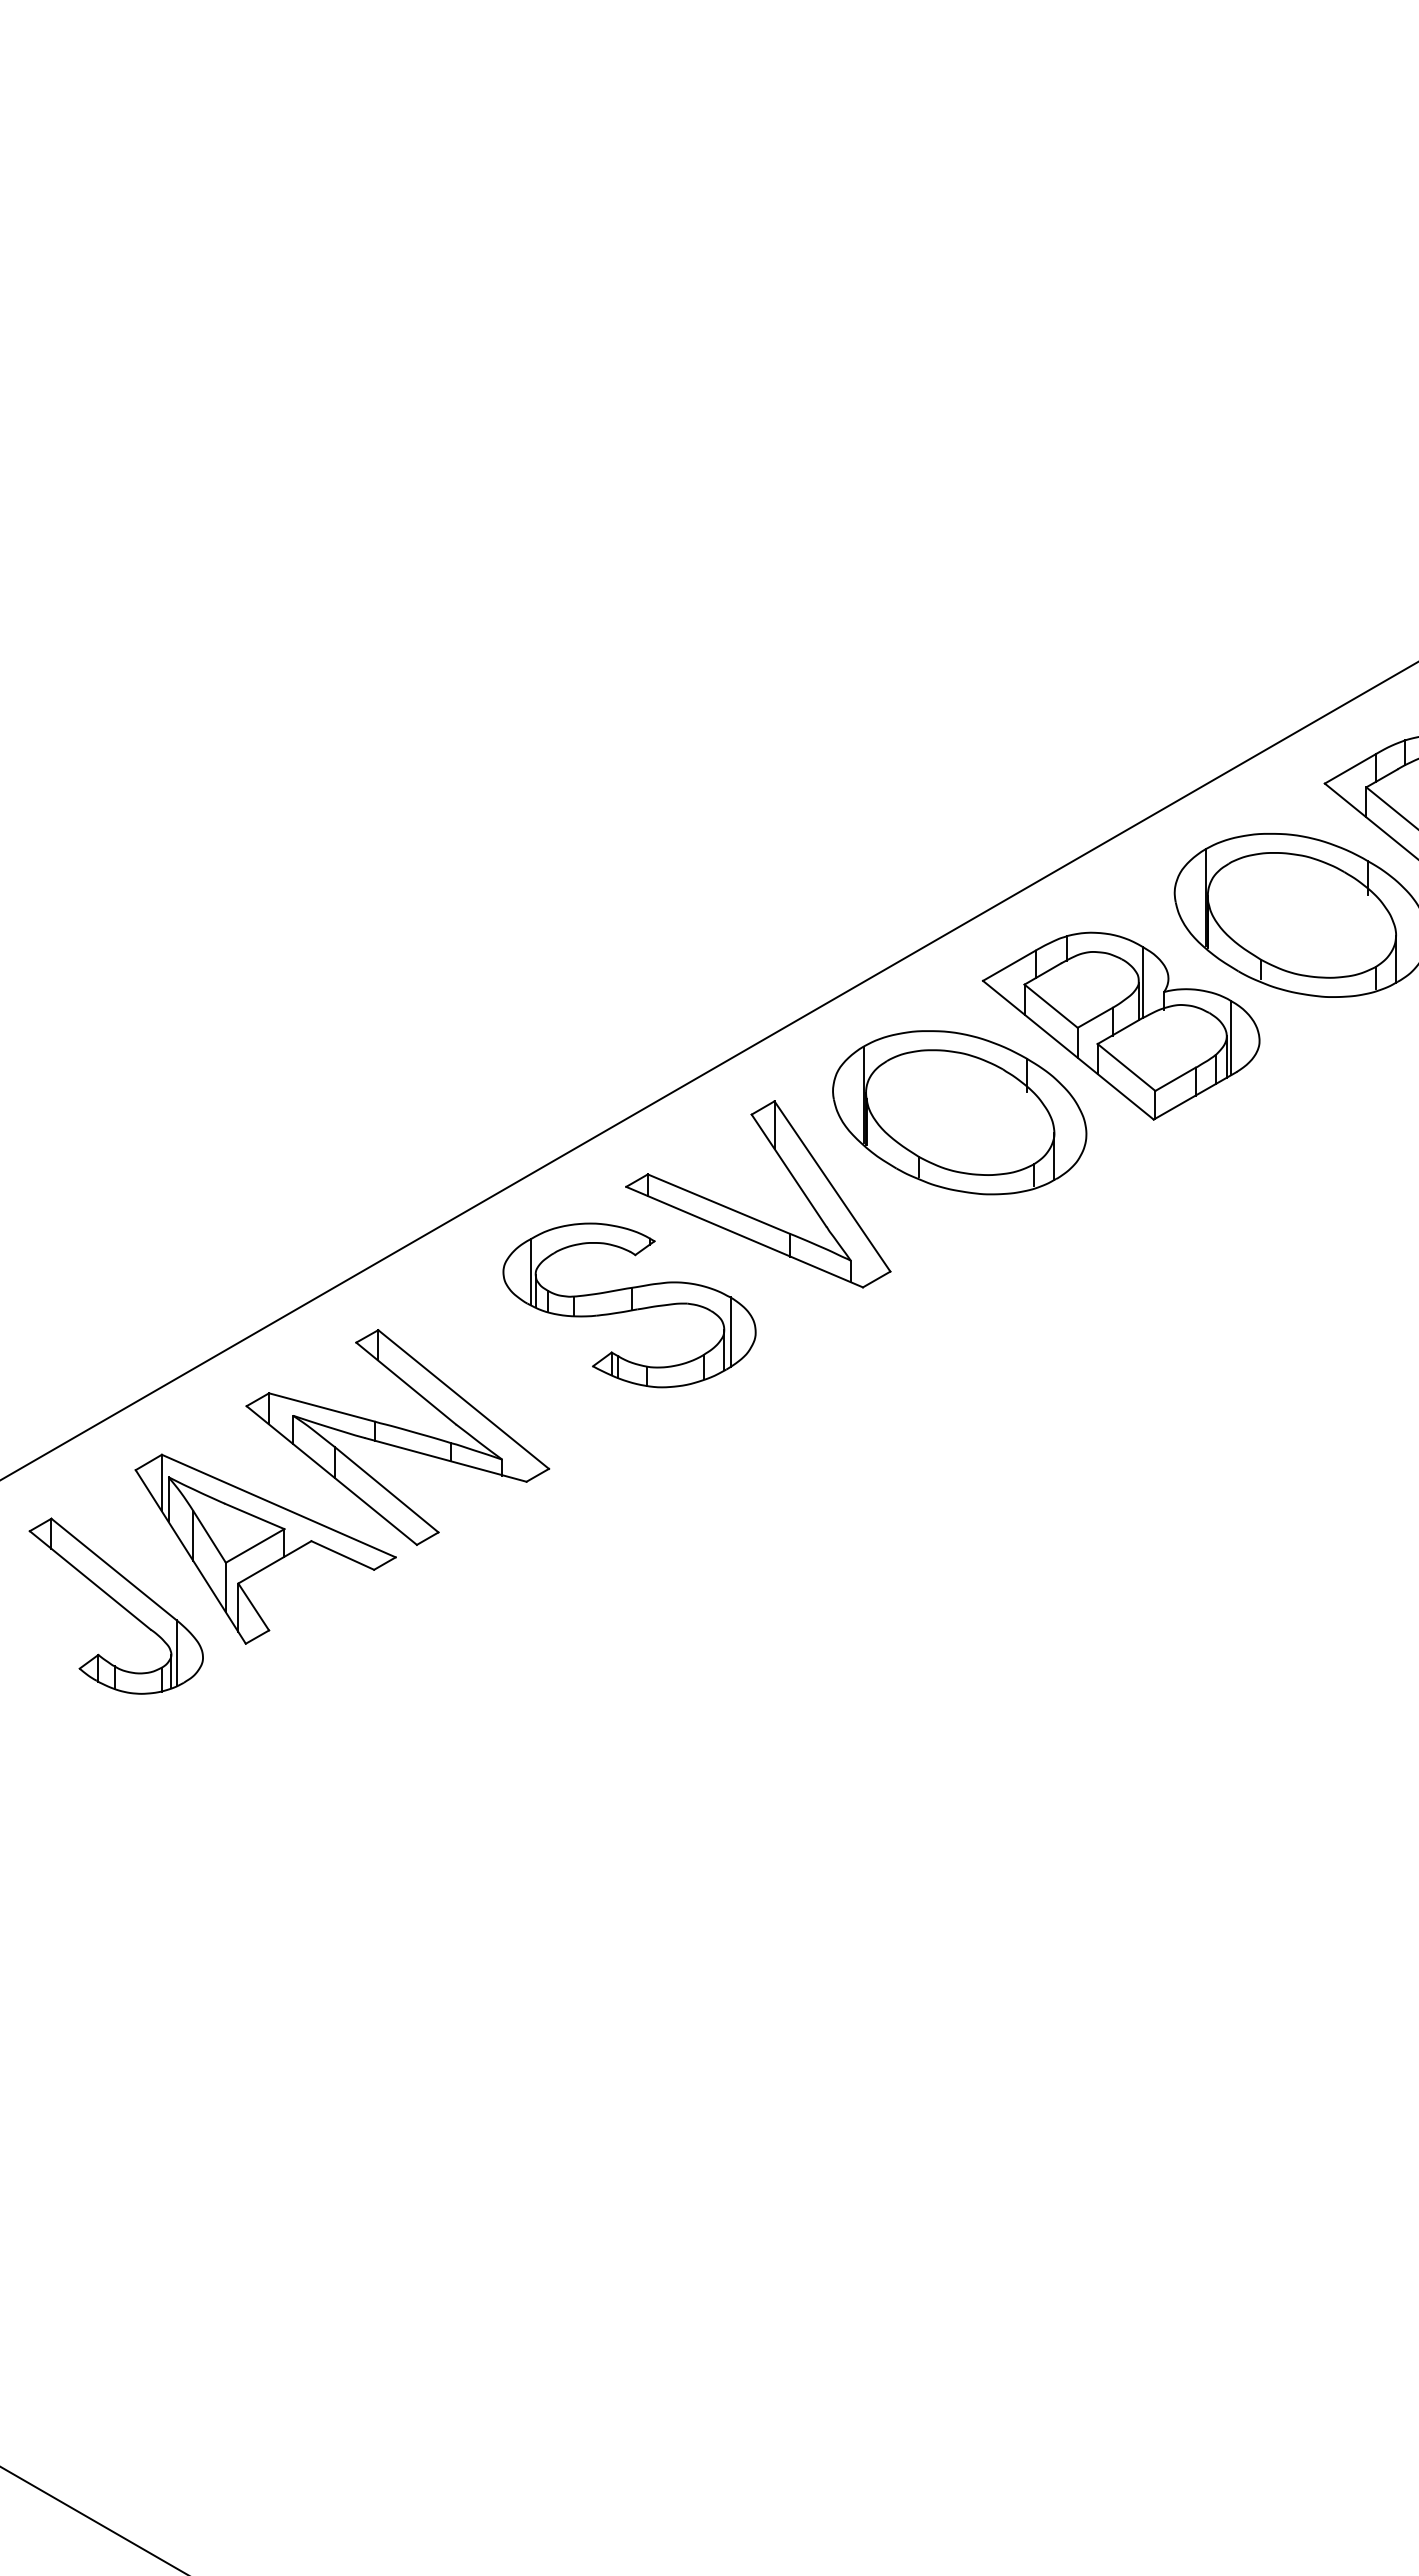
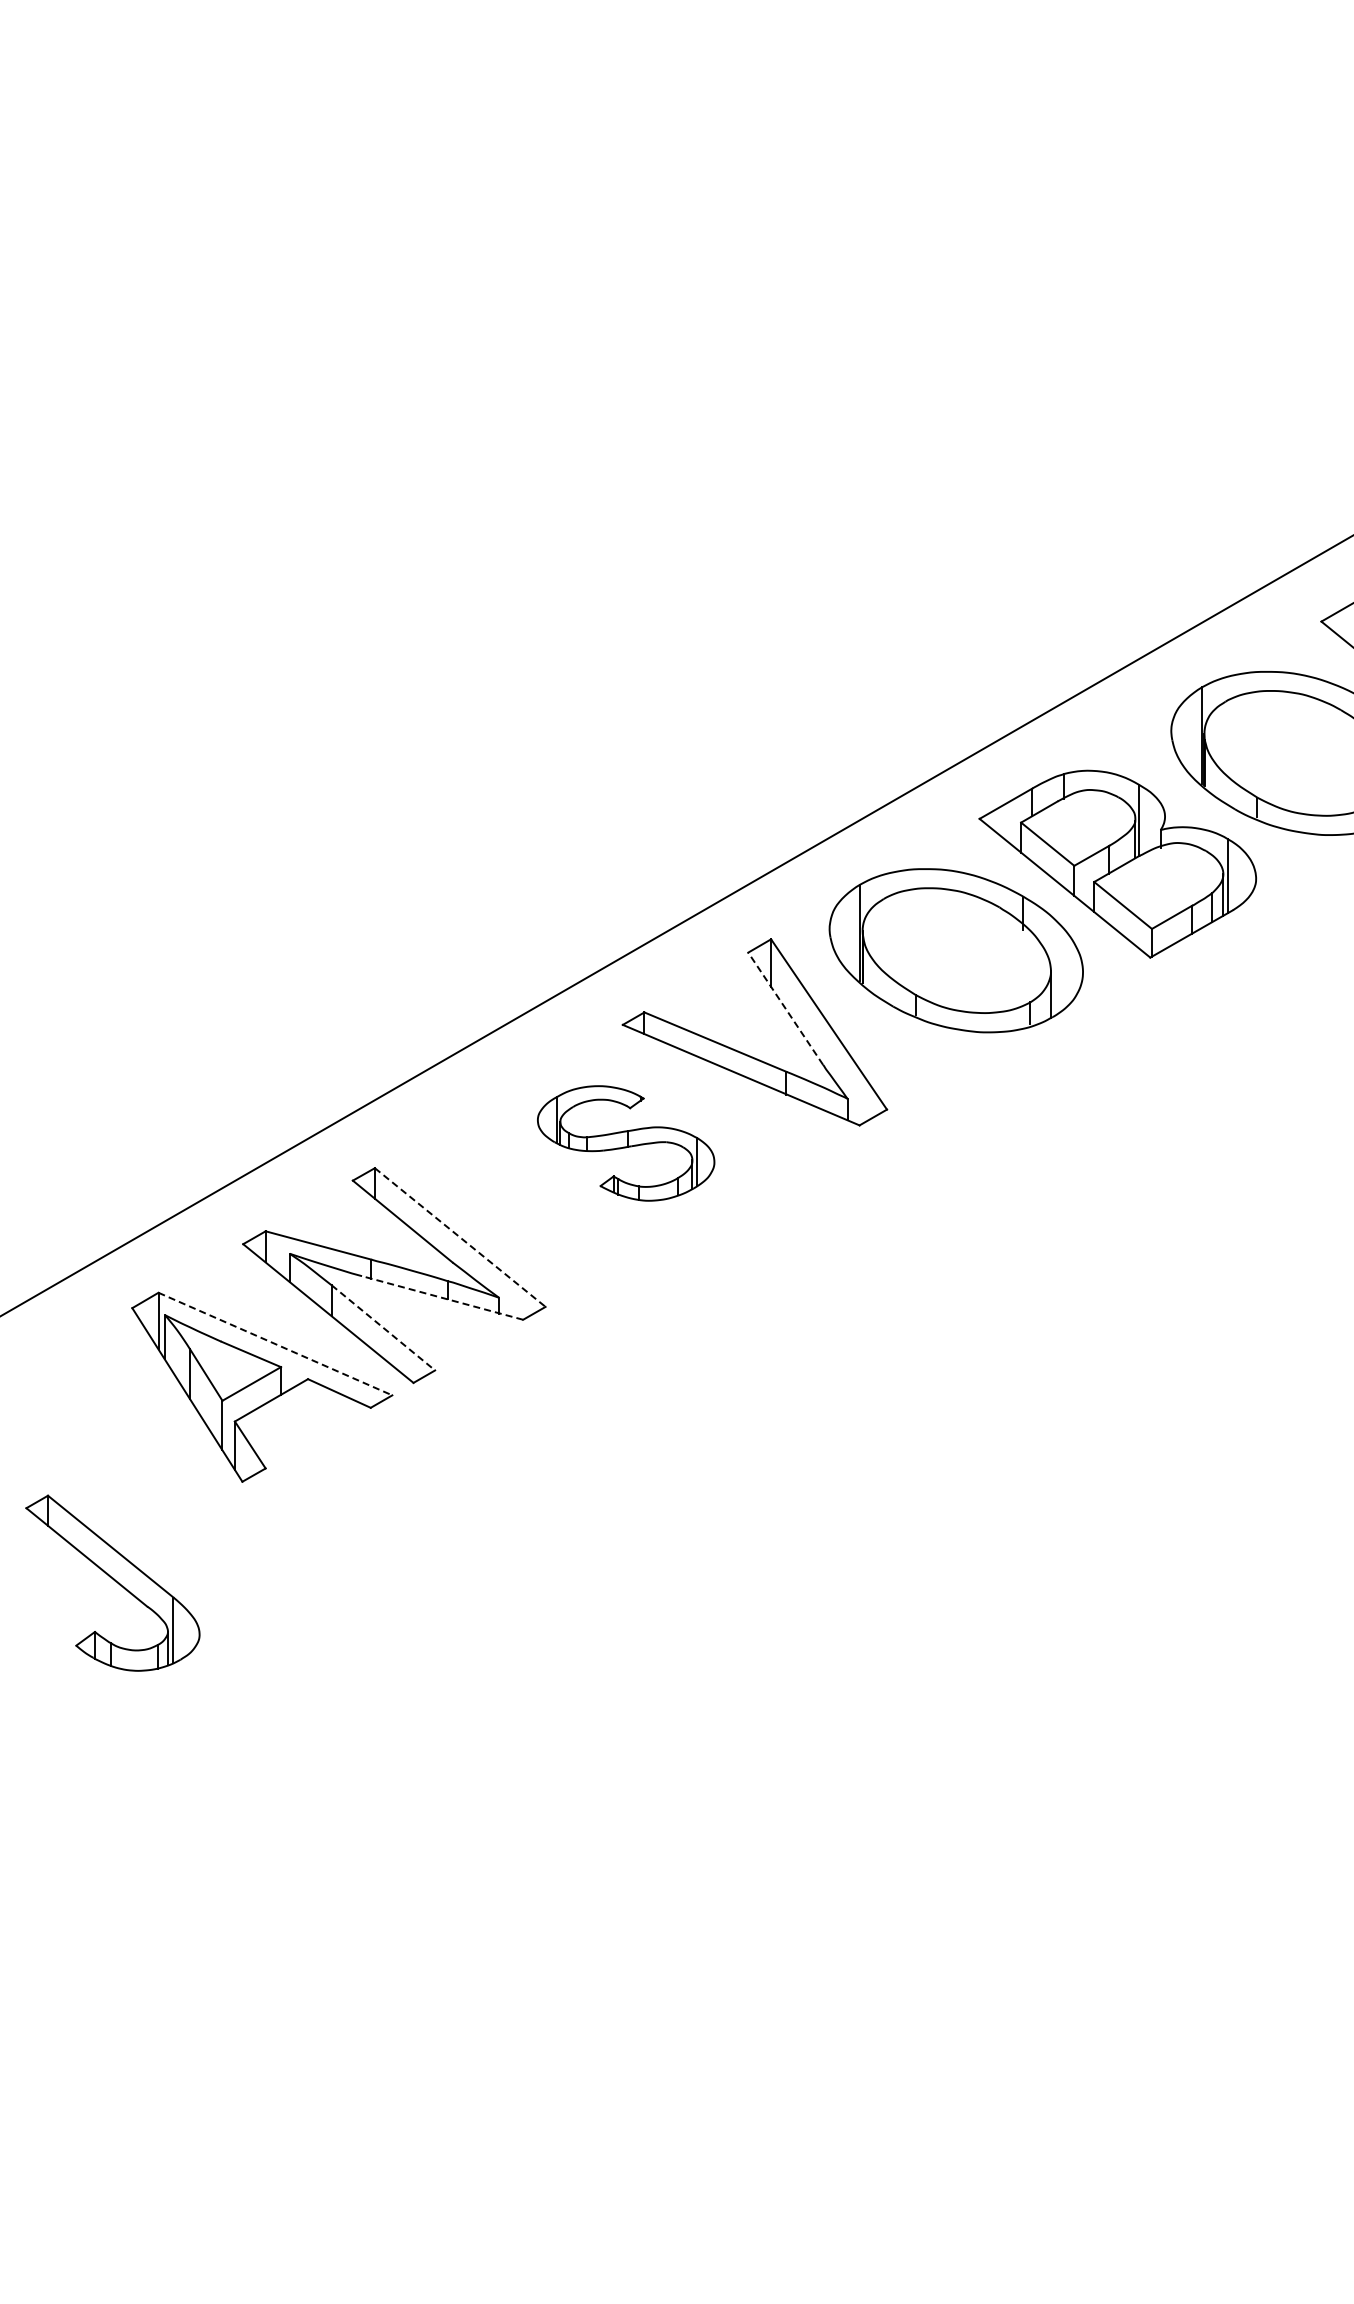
line: (788, 1170) -> (785, 1008), solid -> dashed
part: (629, 1305) -> (626, 1143), size x0.7
line: (463, 1399) -> (460, 1237), solid -> dashed
line: (445, 1459) -> (442, 1297), solid -> dashed
line: (386, 1489) -> (383, 1327), solid -> dashed
line: (278, 1506) -> (275, 1344), solid -> dashed
part: (115, 1605) -> (112, 1582), moved

